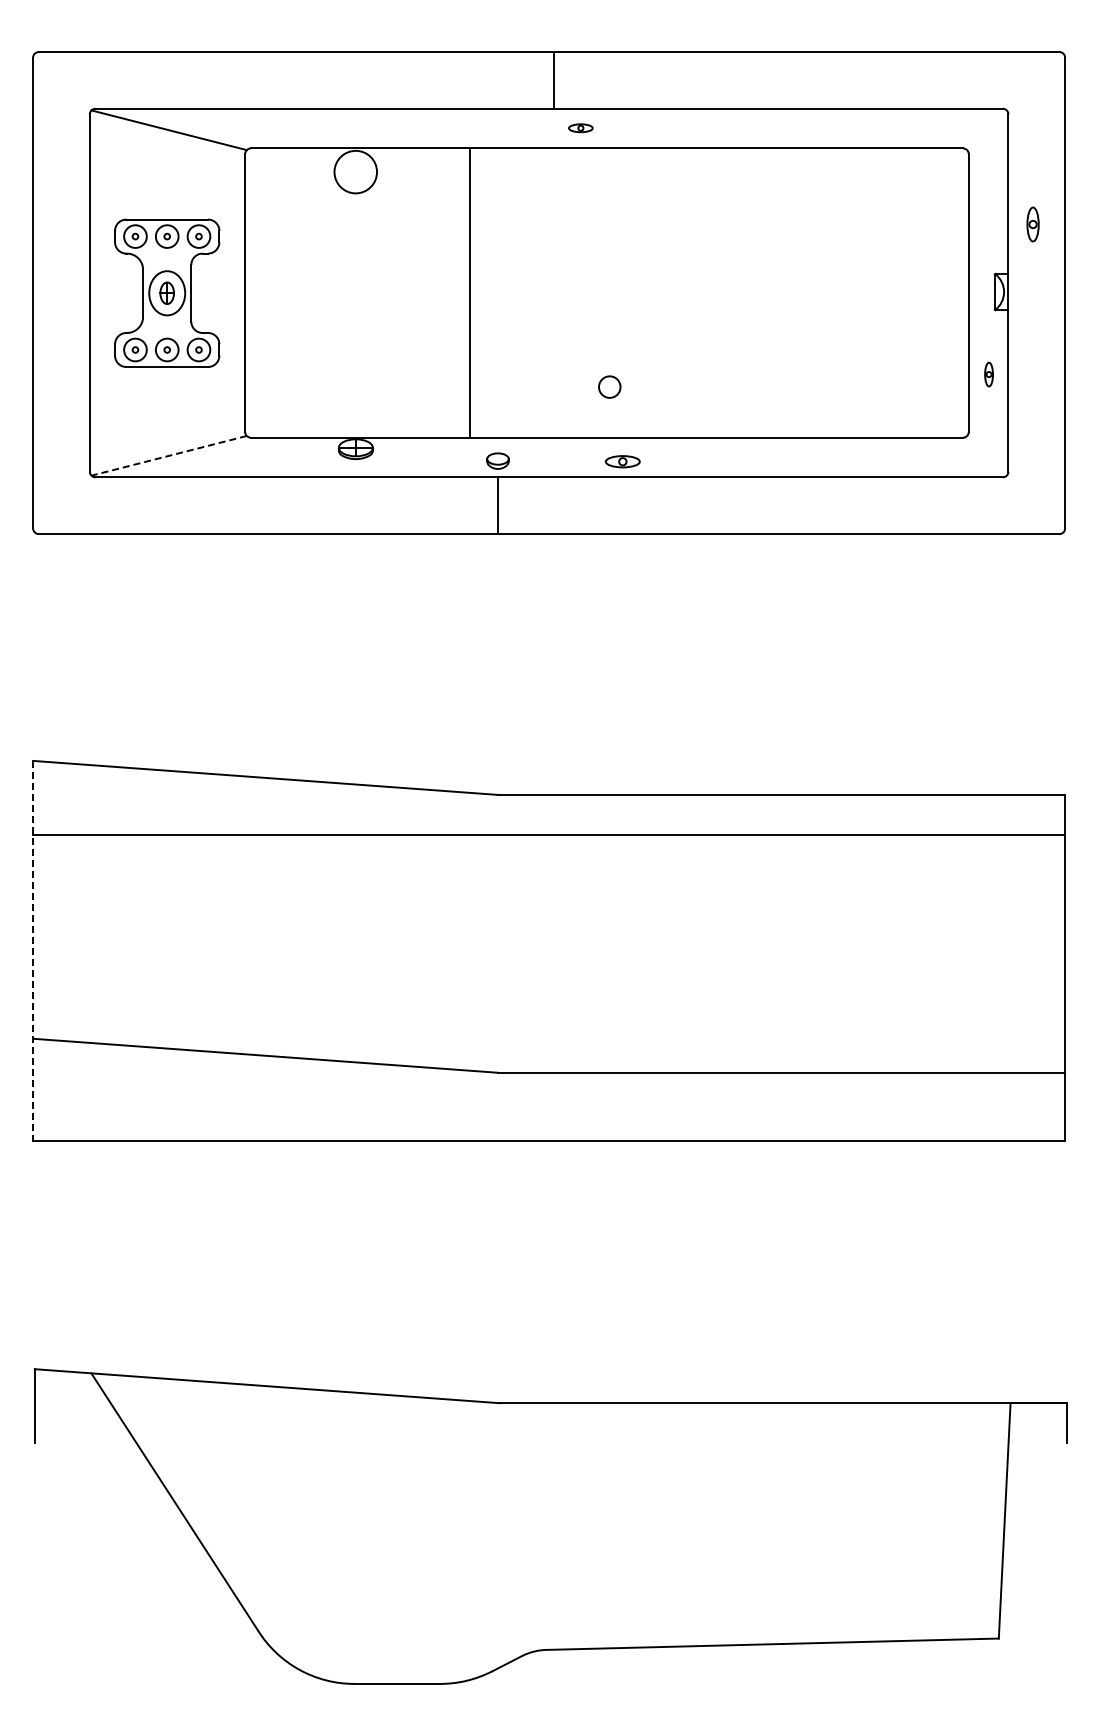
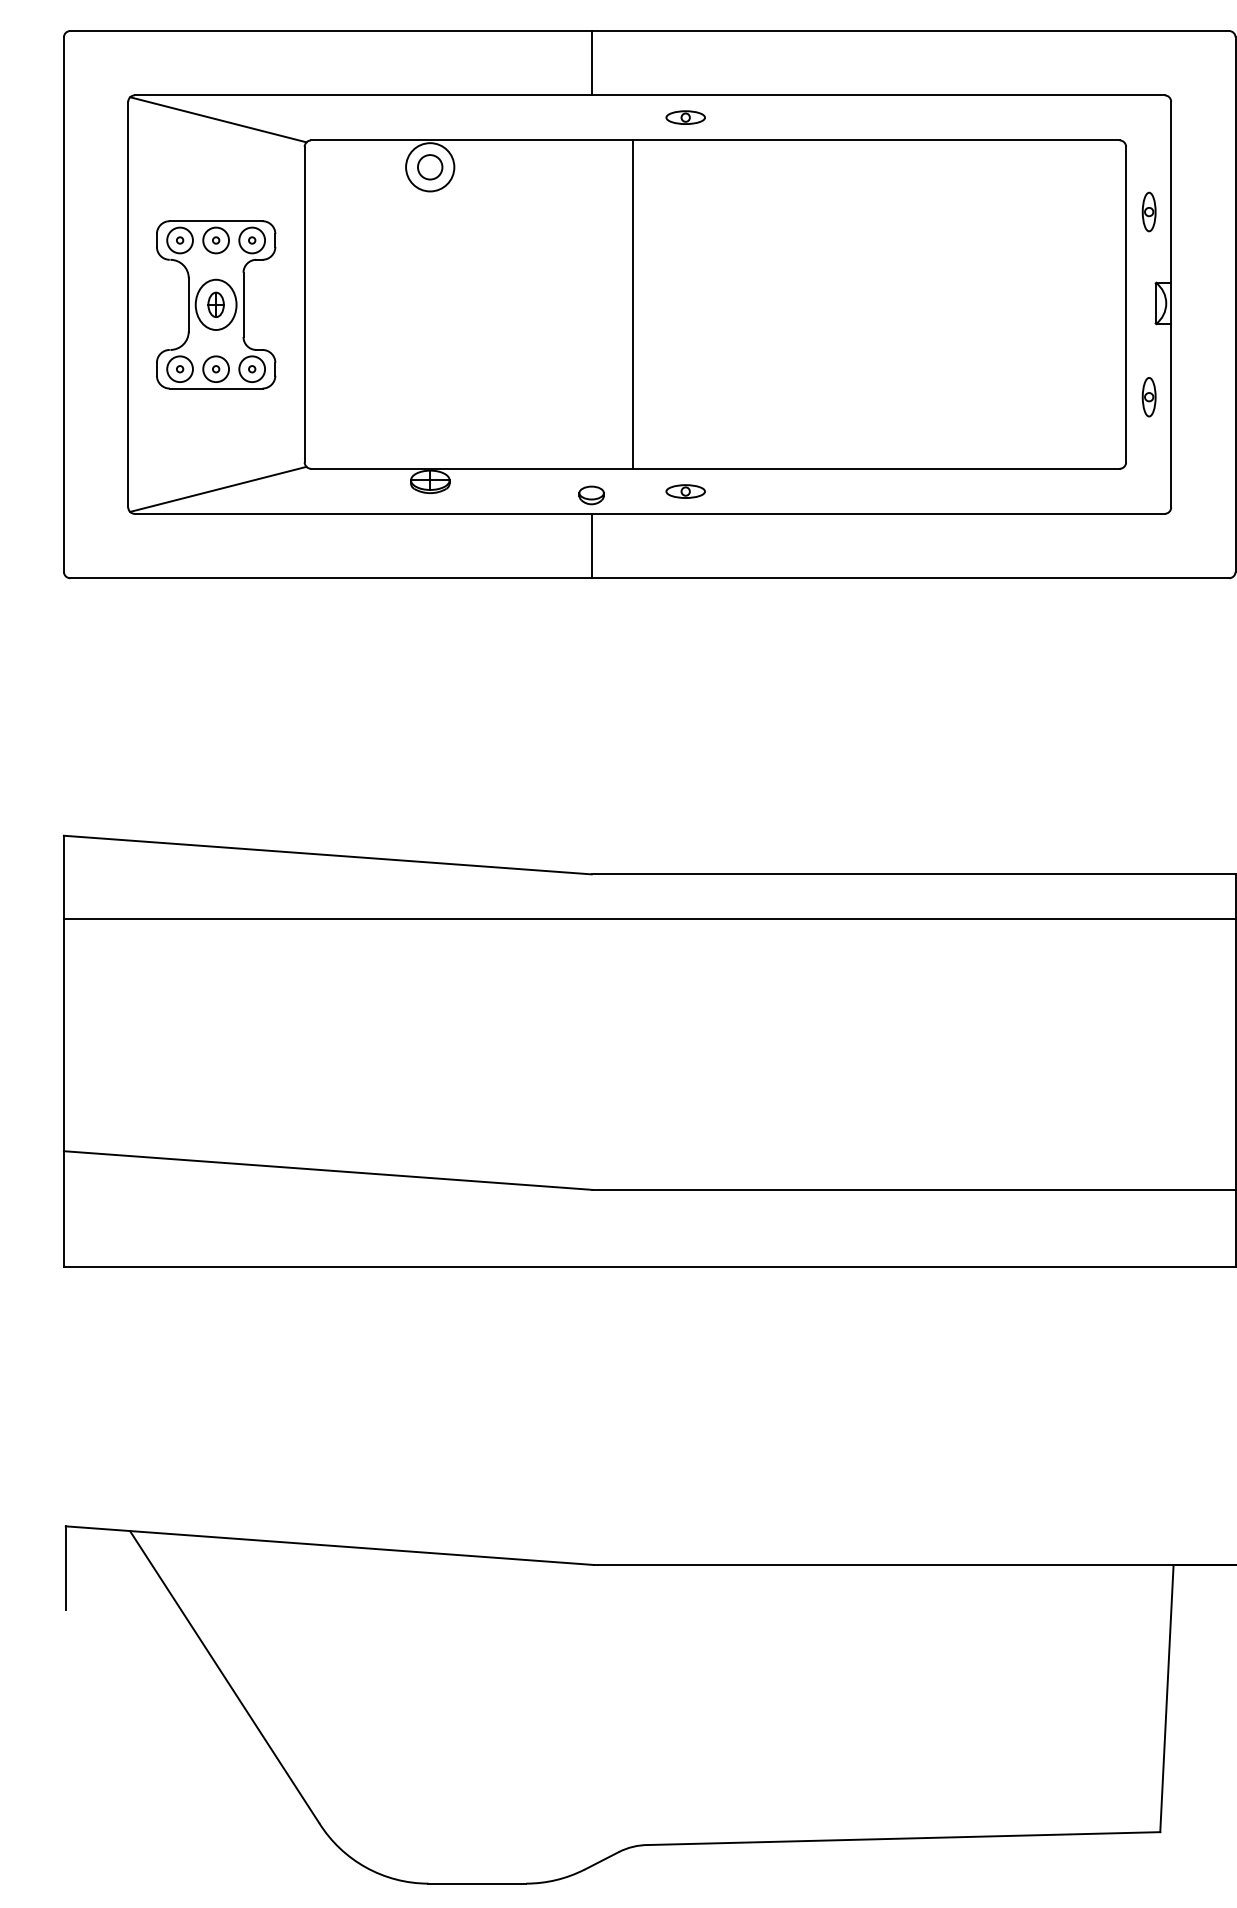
line: (554, 80) -> (592, 63), moved
part: (580, 127) -> (685, 116), size x1.43
part: (1032, 224) -> (1148, 212), moved
line: (470, 292) -> (633, 303), moved
part: (988, 374) -> (1148, 397), size x1.43
circle: (609, 386) -> (429, 166), moved
line: (168, 455) -> (217, 489), dashed -> solid
part: (622, 461) -> (685, 491), moved
line: (33, 950) -> (64, 1051), dashed -> solid

